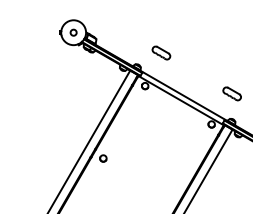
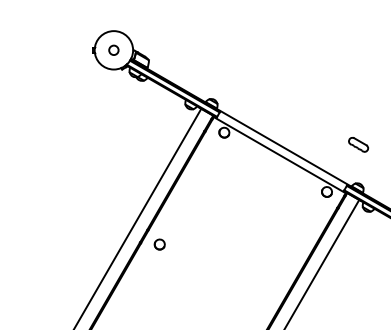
part: (161, 52) -> (249, 80), removed
part: (231, 93) -> (357, 144), size x0.7

